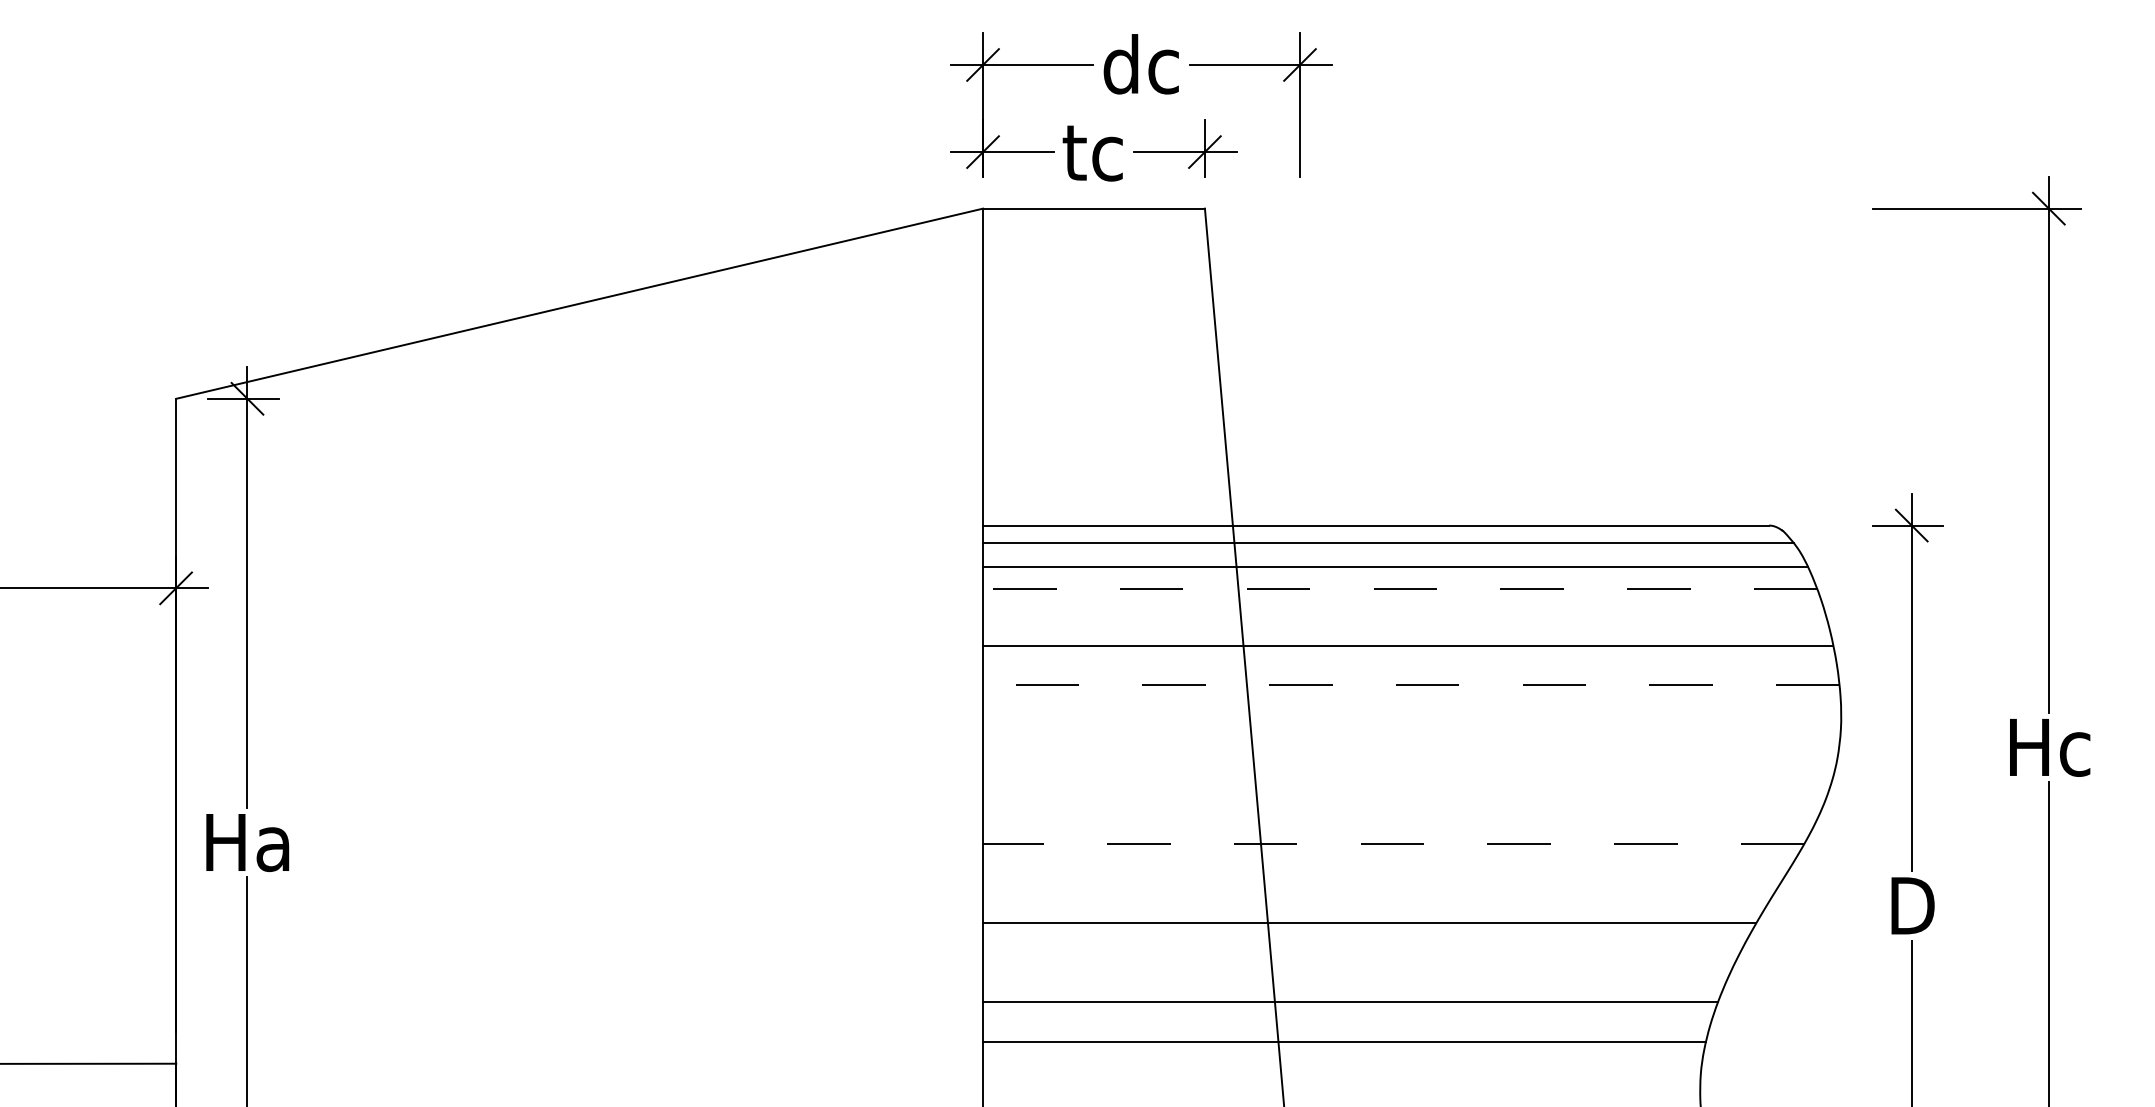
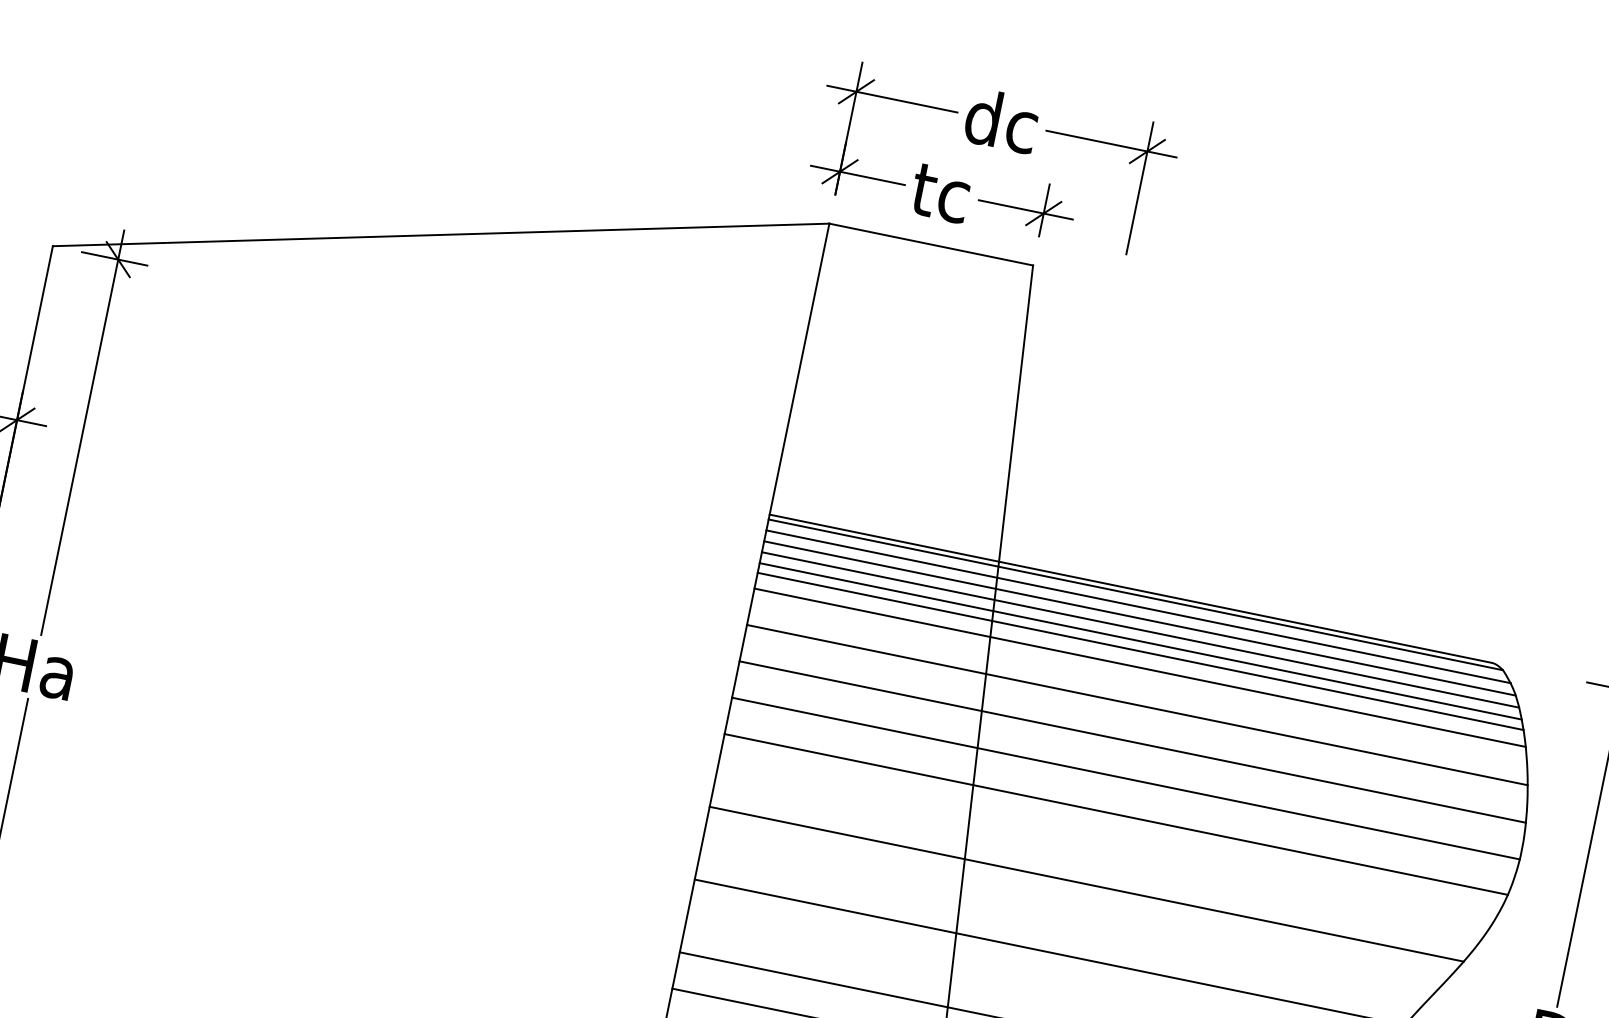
line: (1382, 530) -> (1135, 594), added
line: (1392, 554) -> (1140, 618), added
line: (1398, 578) -> (1141, 641), added
line: (1399, 588) -> (1140, 650), dashed -> solid
line: (1403, 606) -> (1140, 668), added
line: (1410, 685) -> (1131, 741), dashed -> solid
line: (1412, 725) -> (1126, 779), added
line: (1409, 764) -> (1116, 814), added
line: (1393, 843) -> (1086, 883), dashed -> solid

